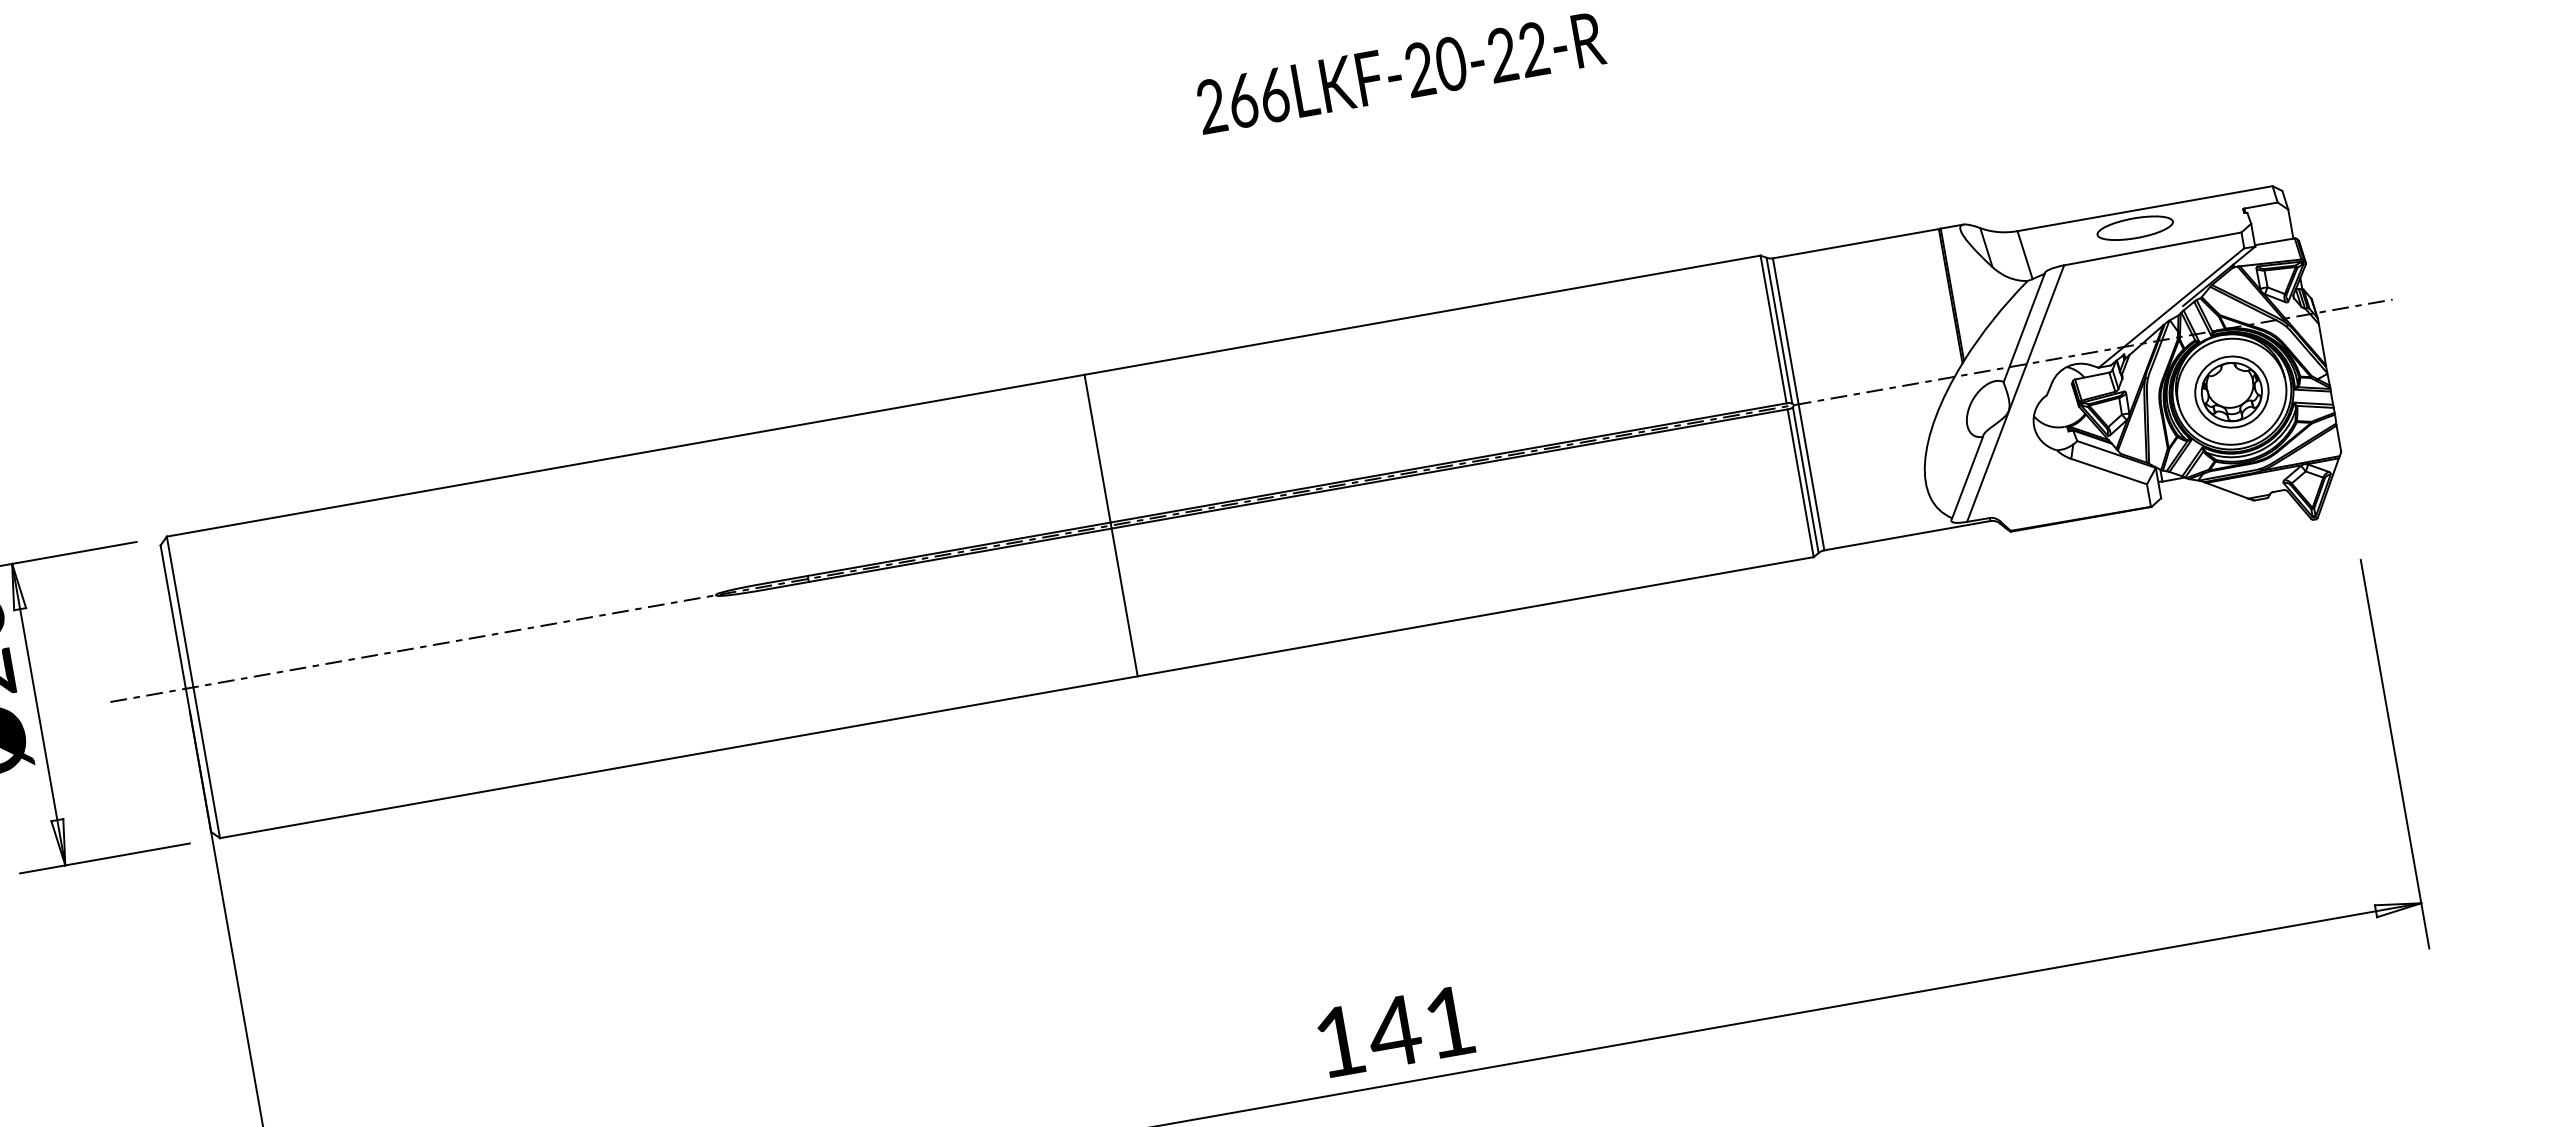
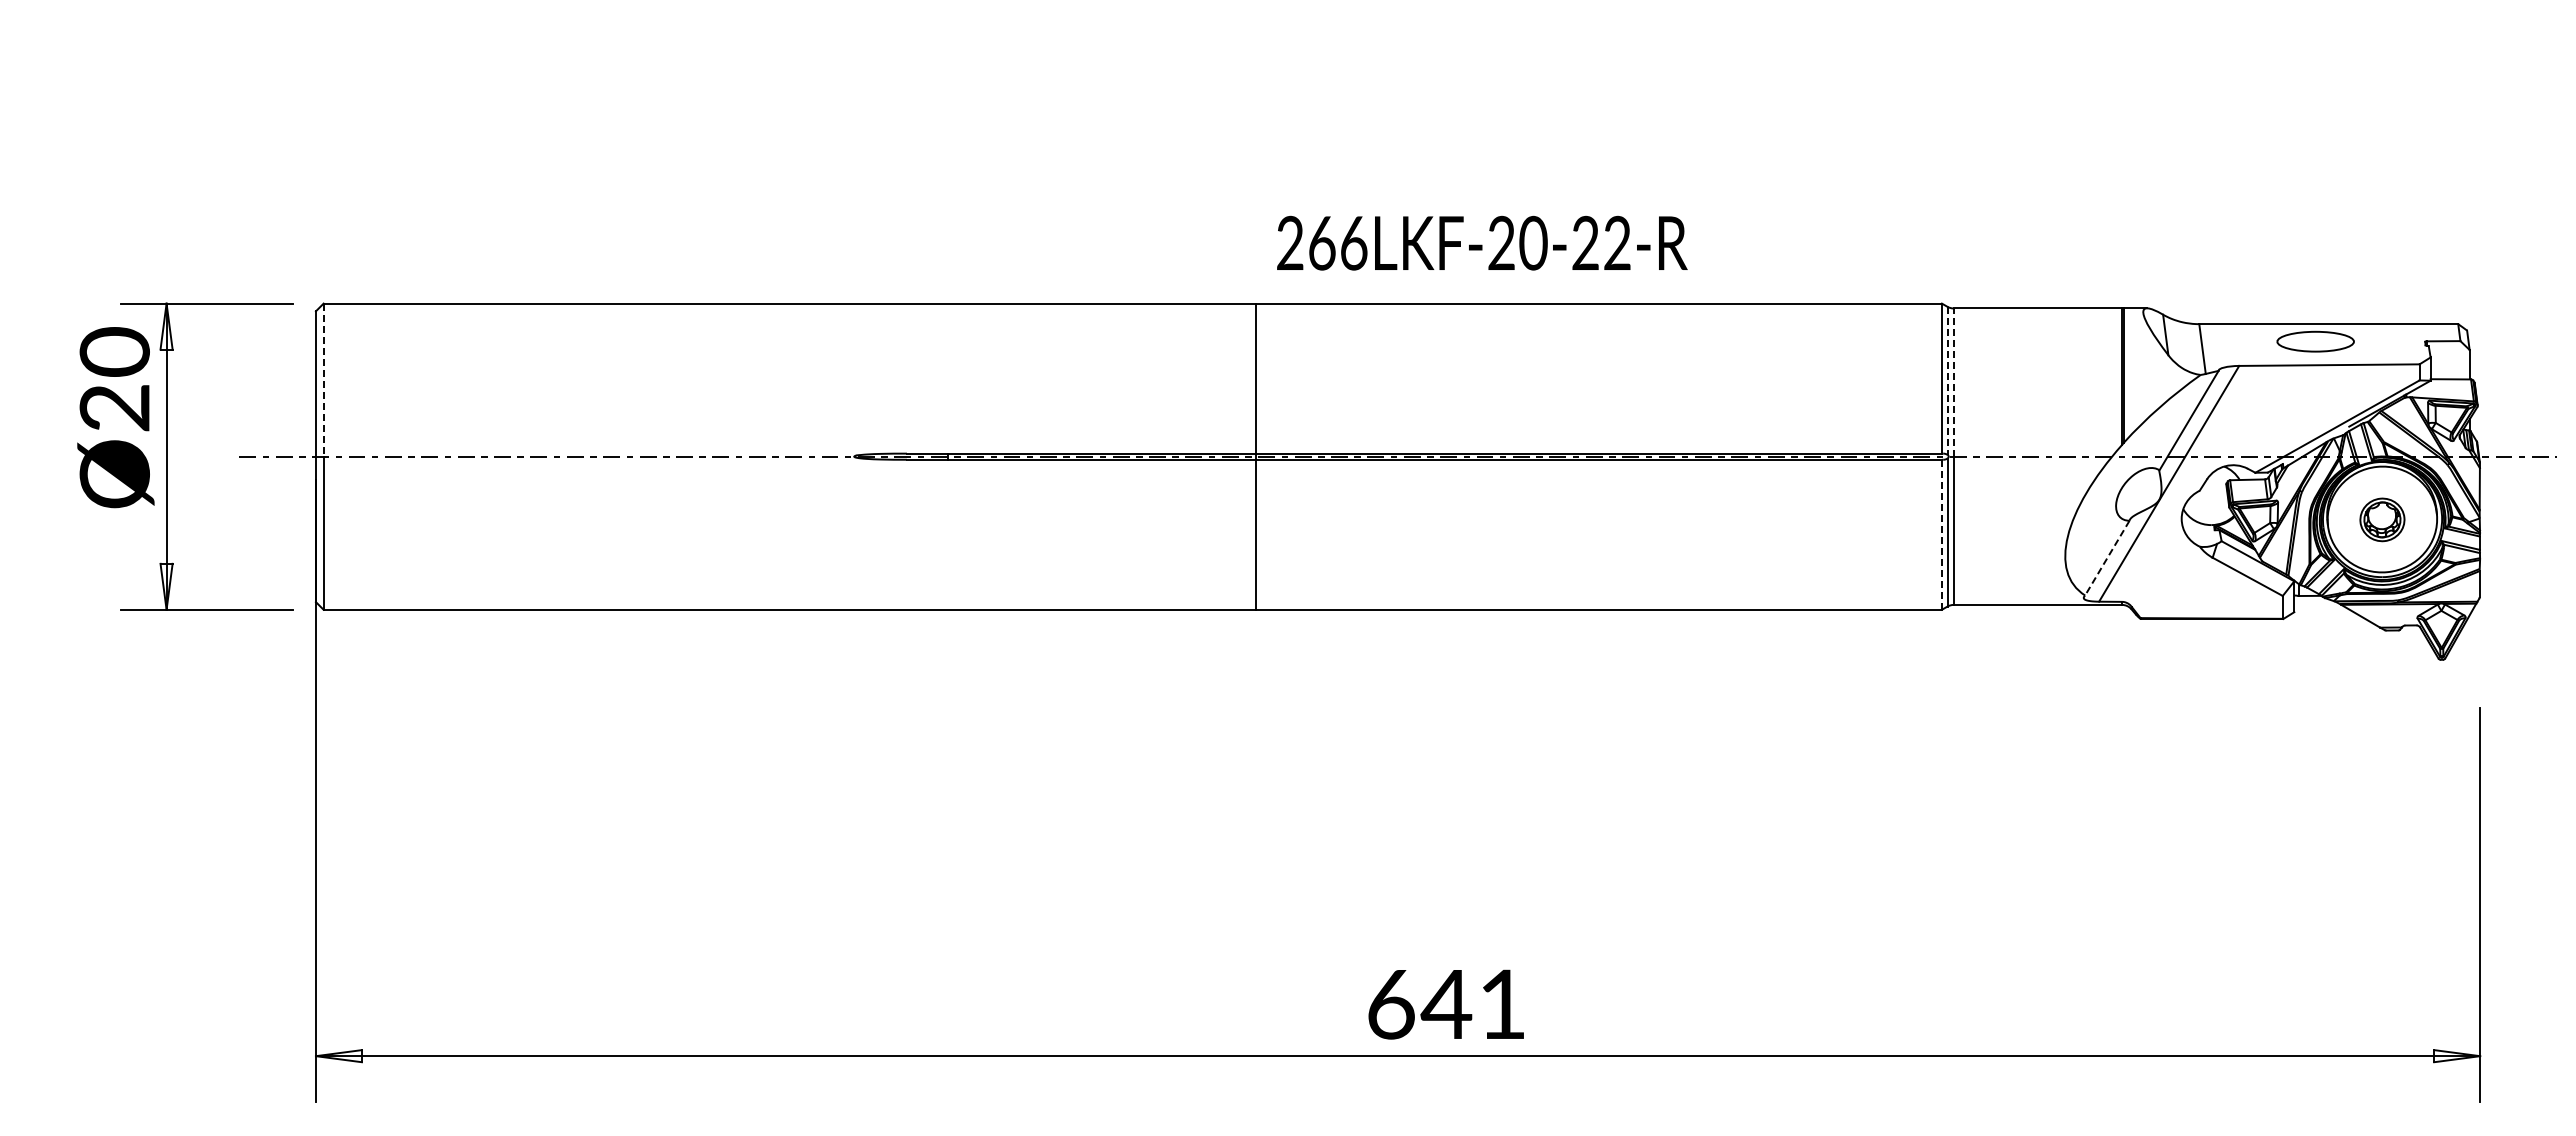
text: (1400, 72) -> (1482, 242), moved
line: (1779, 331) -> (1947, 381), solid -> dashed
line: (1785, 331) -> (1953, 382), solid -> dashed
part: (2231, 391) -> (2382, 519), size x0.6
line: (1967, 477) -> (2107, 558), solid -> dashed
line: (1800, 484) -> (1941, 535), solid -> dashed
line: (180, 612) -> (323, 380), solid -> dashed
text: (1340, 1041) -> (1391, 1004), 141 -> 641

